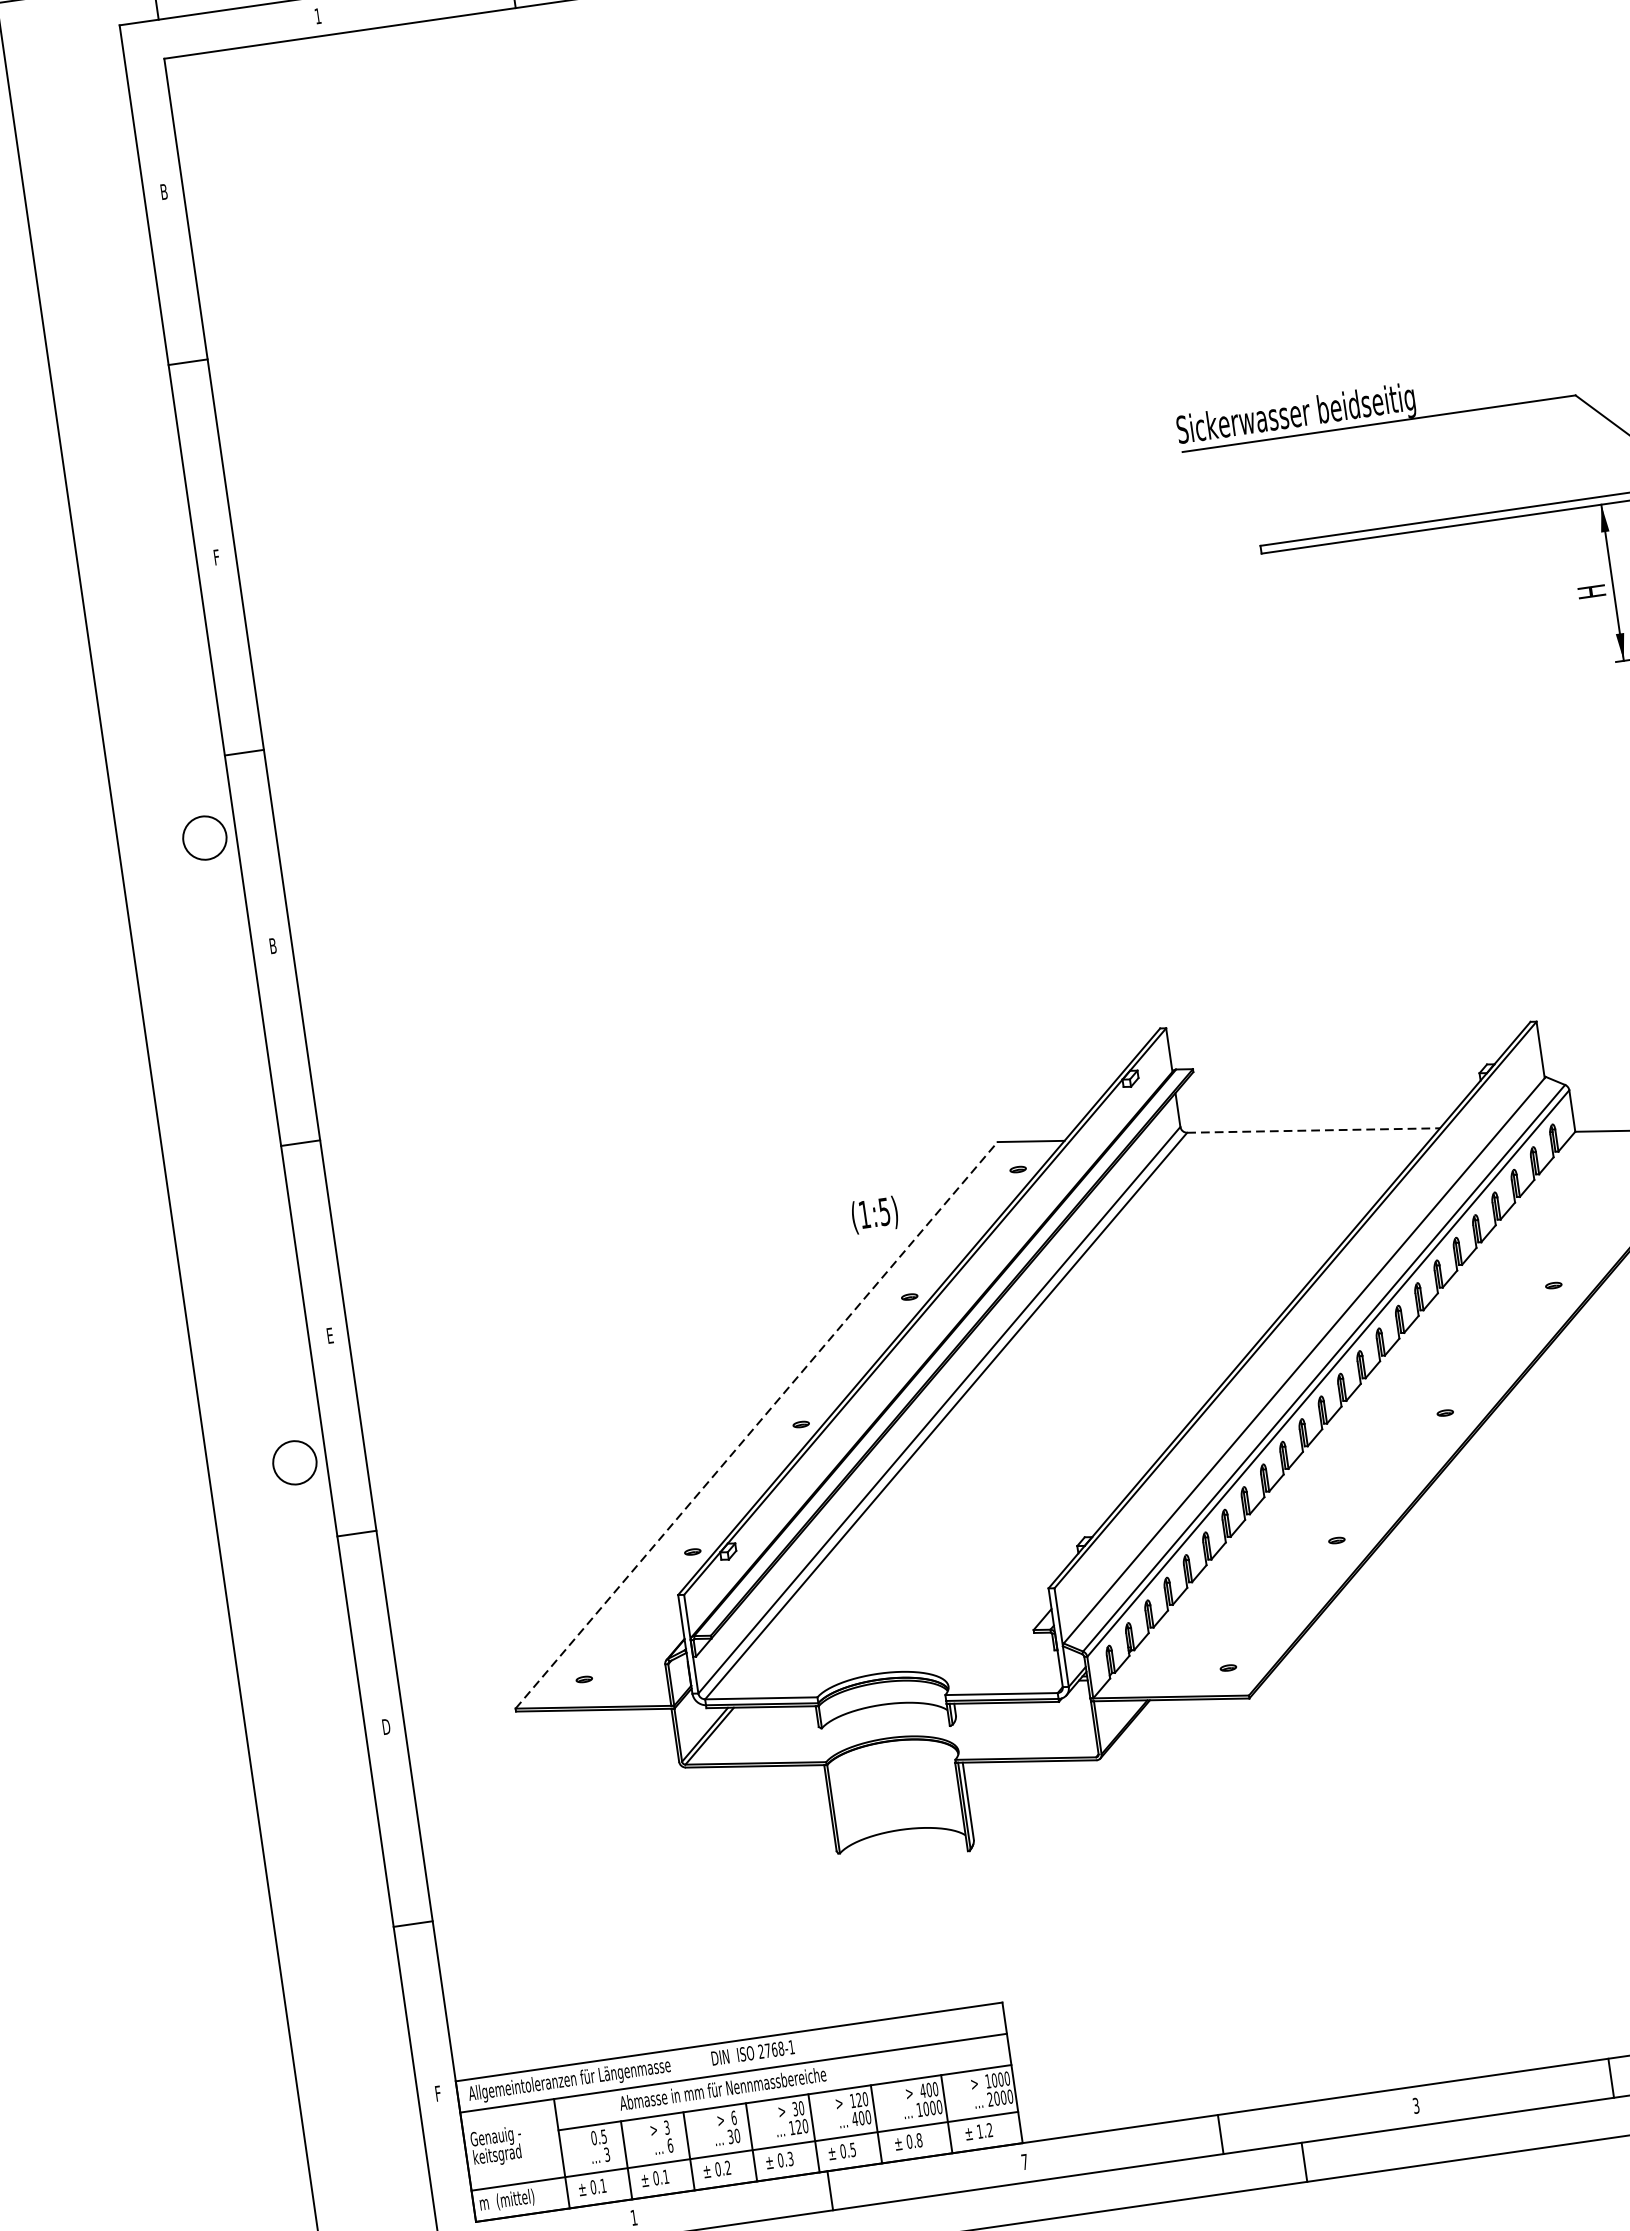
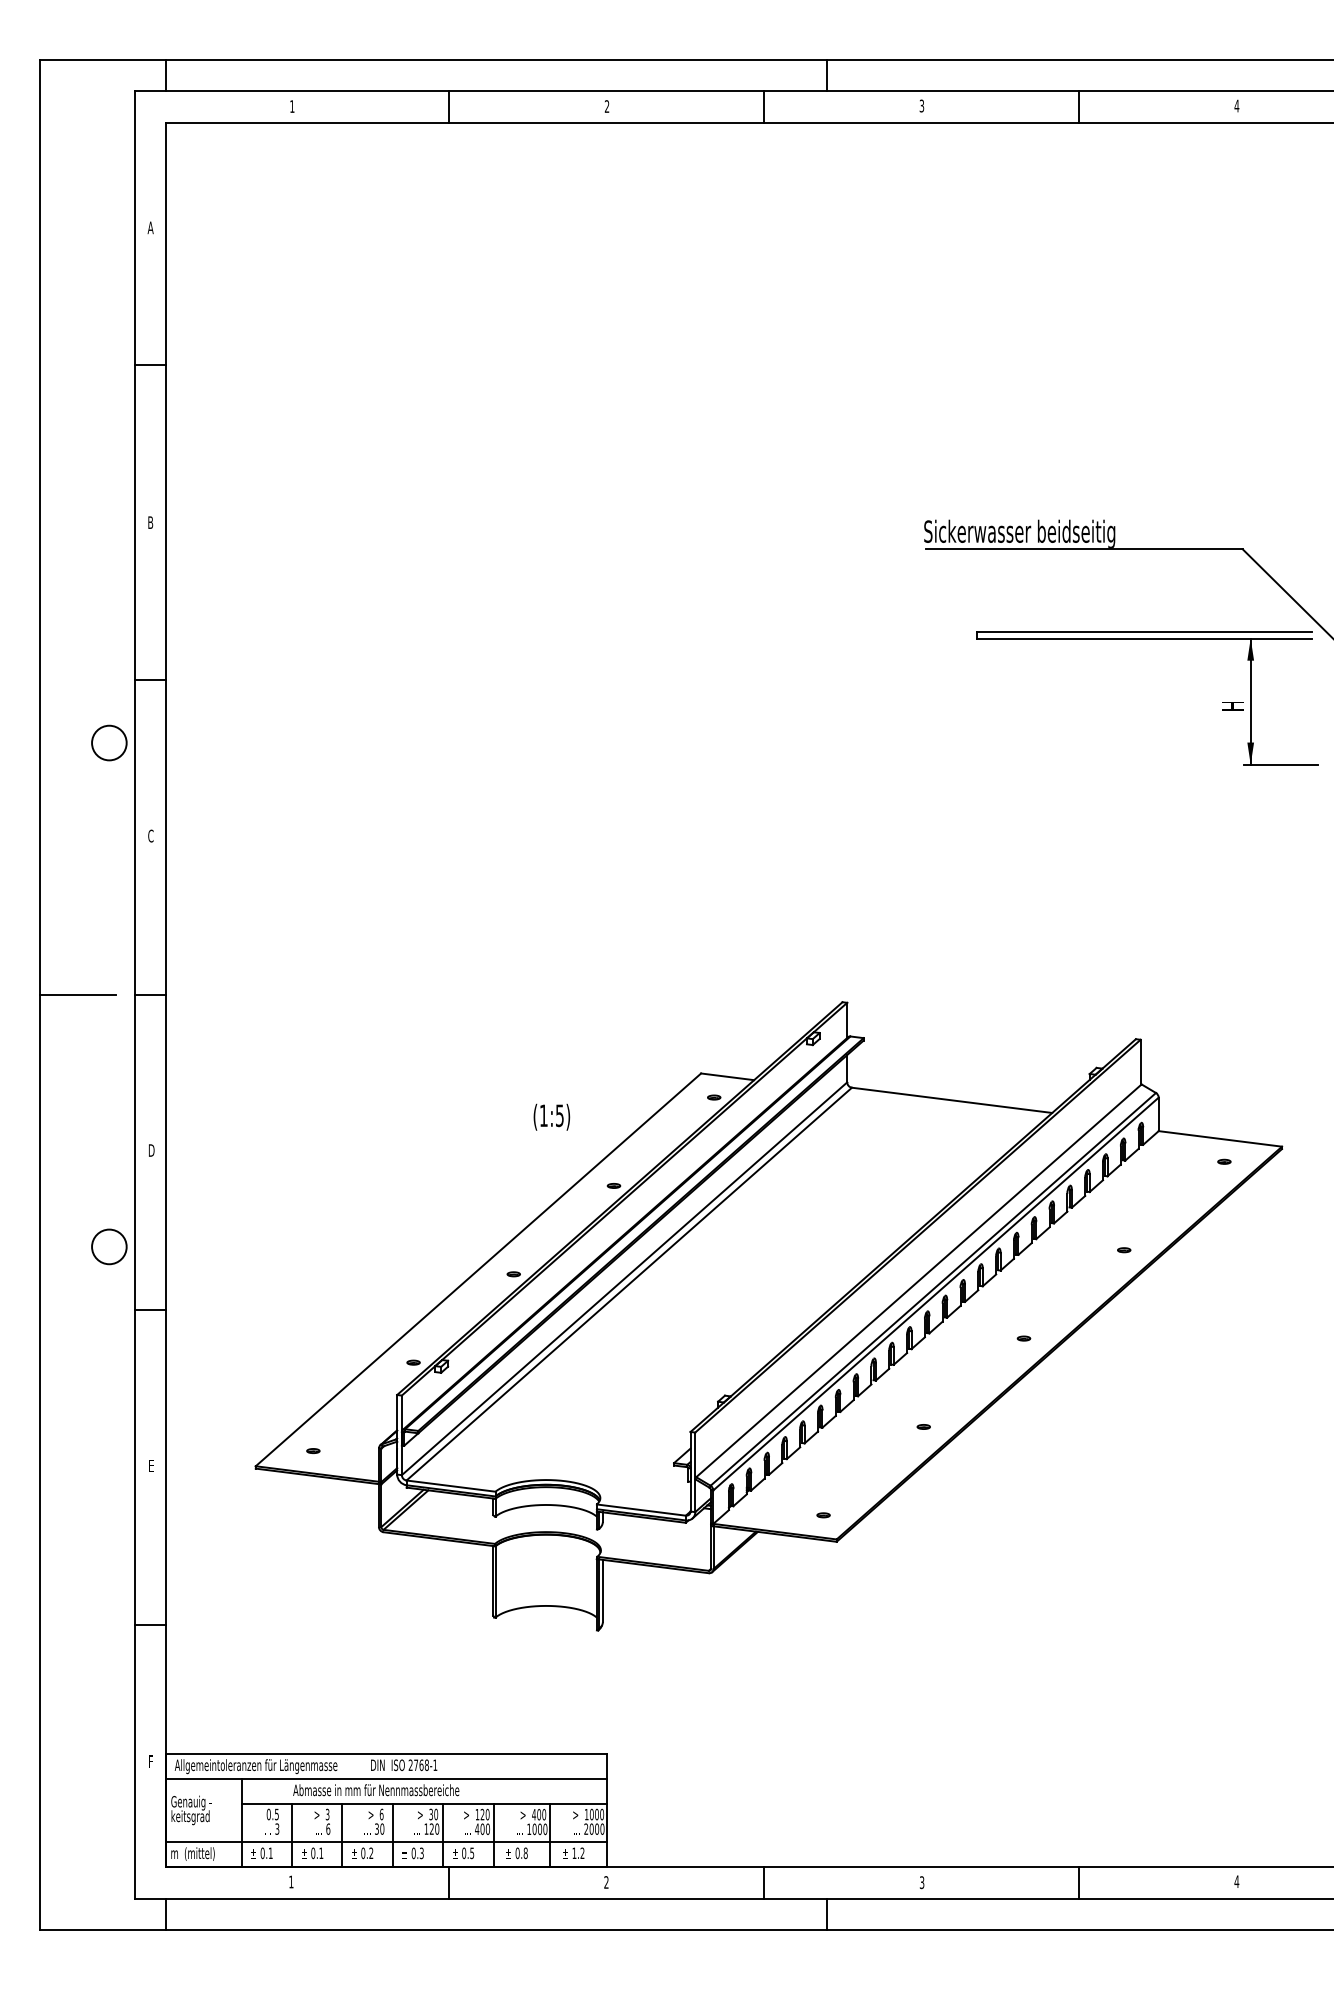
text: (163, 191) -> (150, 227), B -> A
text: (216, 557) -> (150, 522), F -> B
text: (272, 945) -> (150, 835), B -> C
line: (1314, 1130) -> (952, 1100), dashed -> solid
line: (210, 1156) -> (77, 995), added
text: (874, 1214) -> (551, 1116), moved
text: (329, 1335) -> (151, 1150), E -> D
line: (756, 1424) -> (478, 1269), dashed -> solid
text: (386, 1726) -> (151, 1465), D -> E
text: (1024, 2162) -> (606, 1882), 7 -> 2

